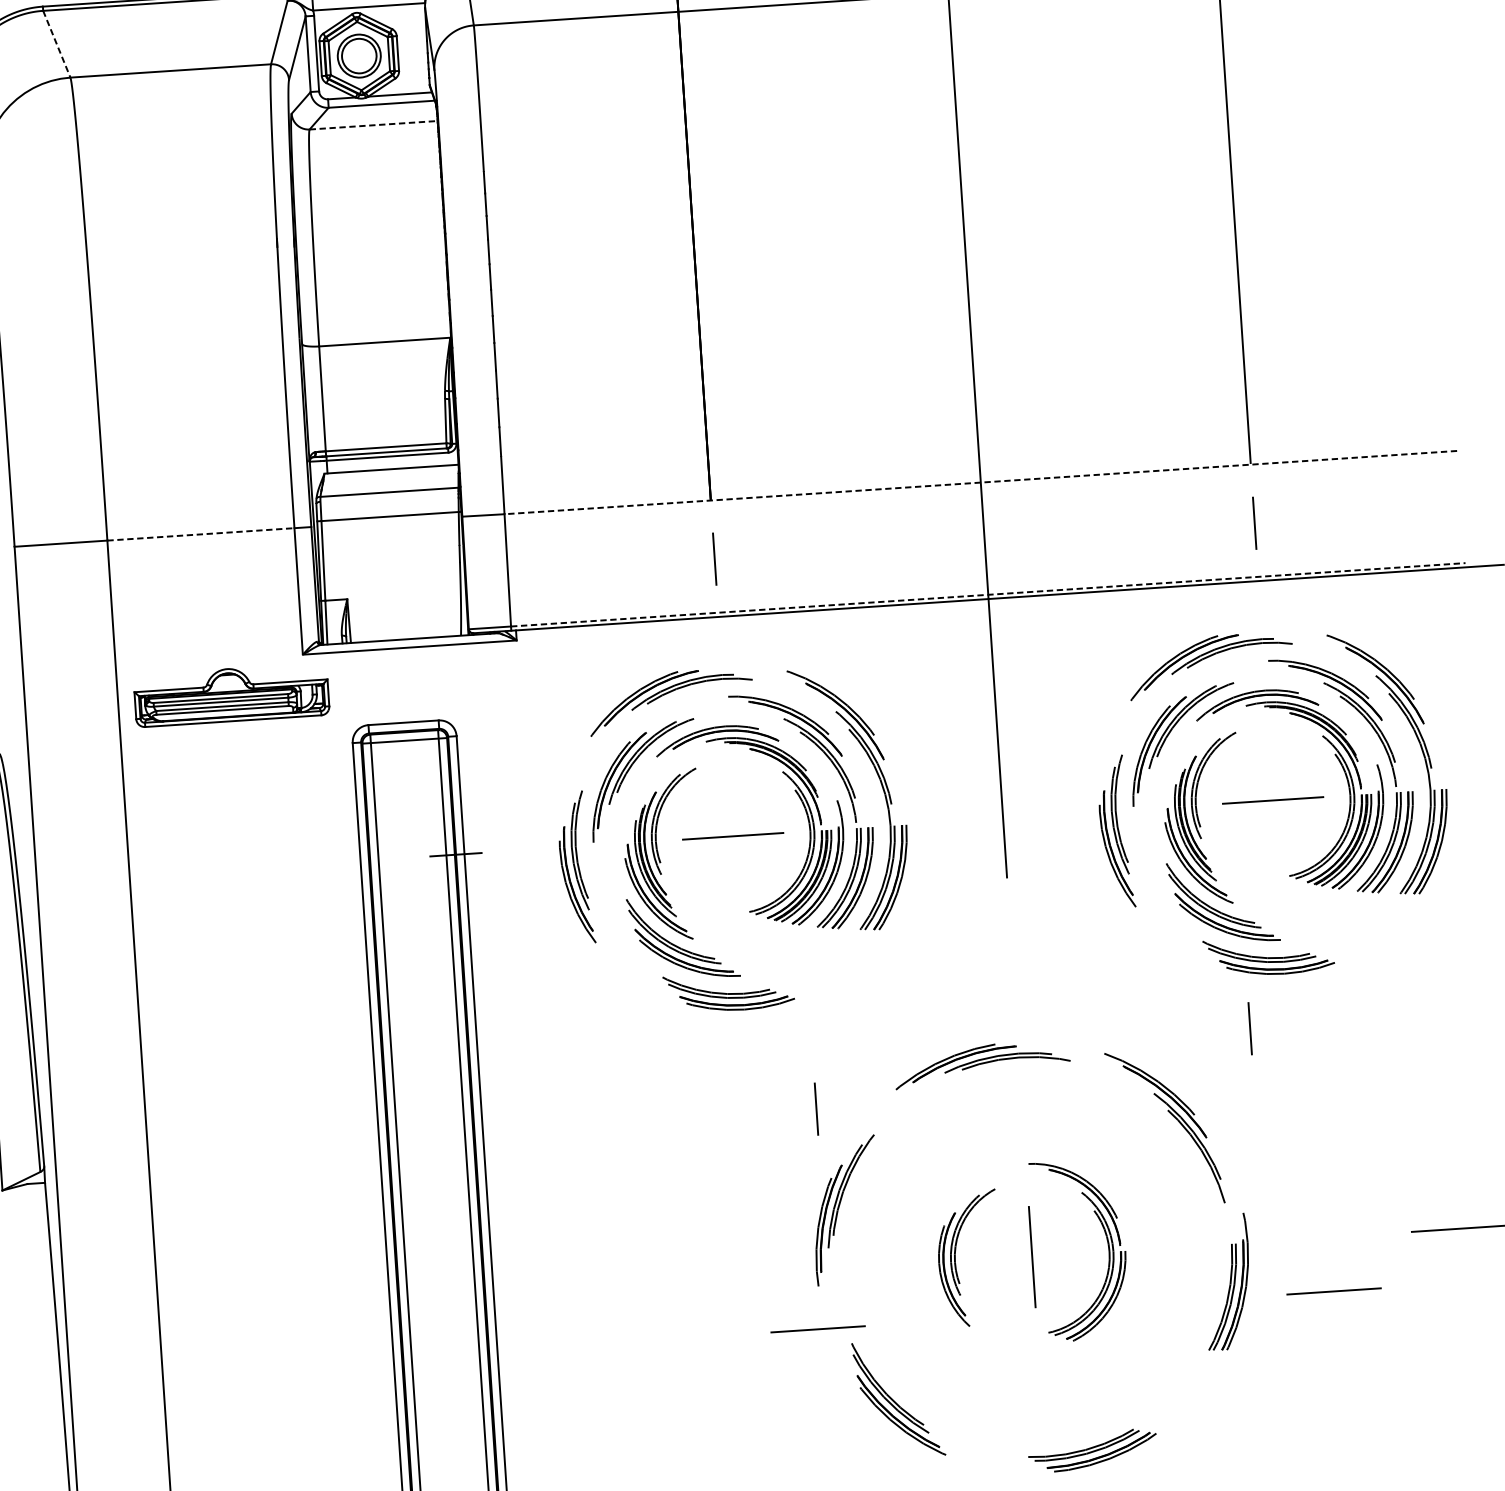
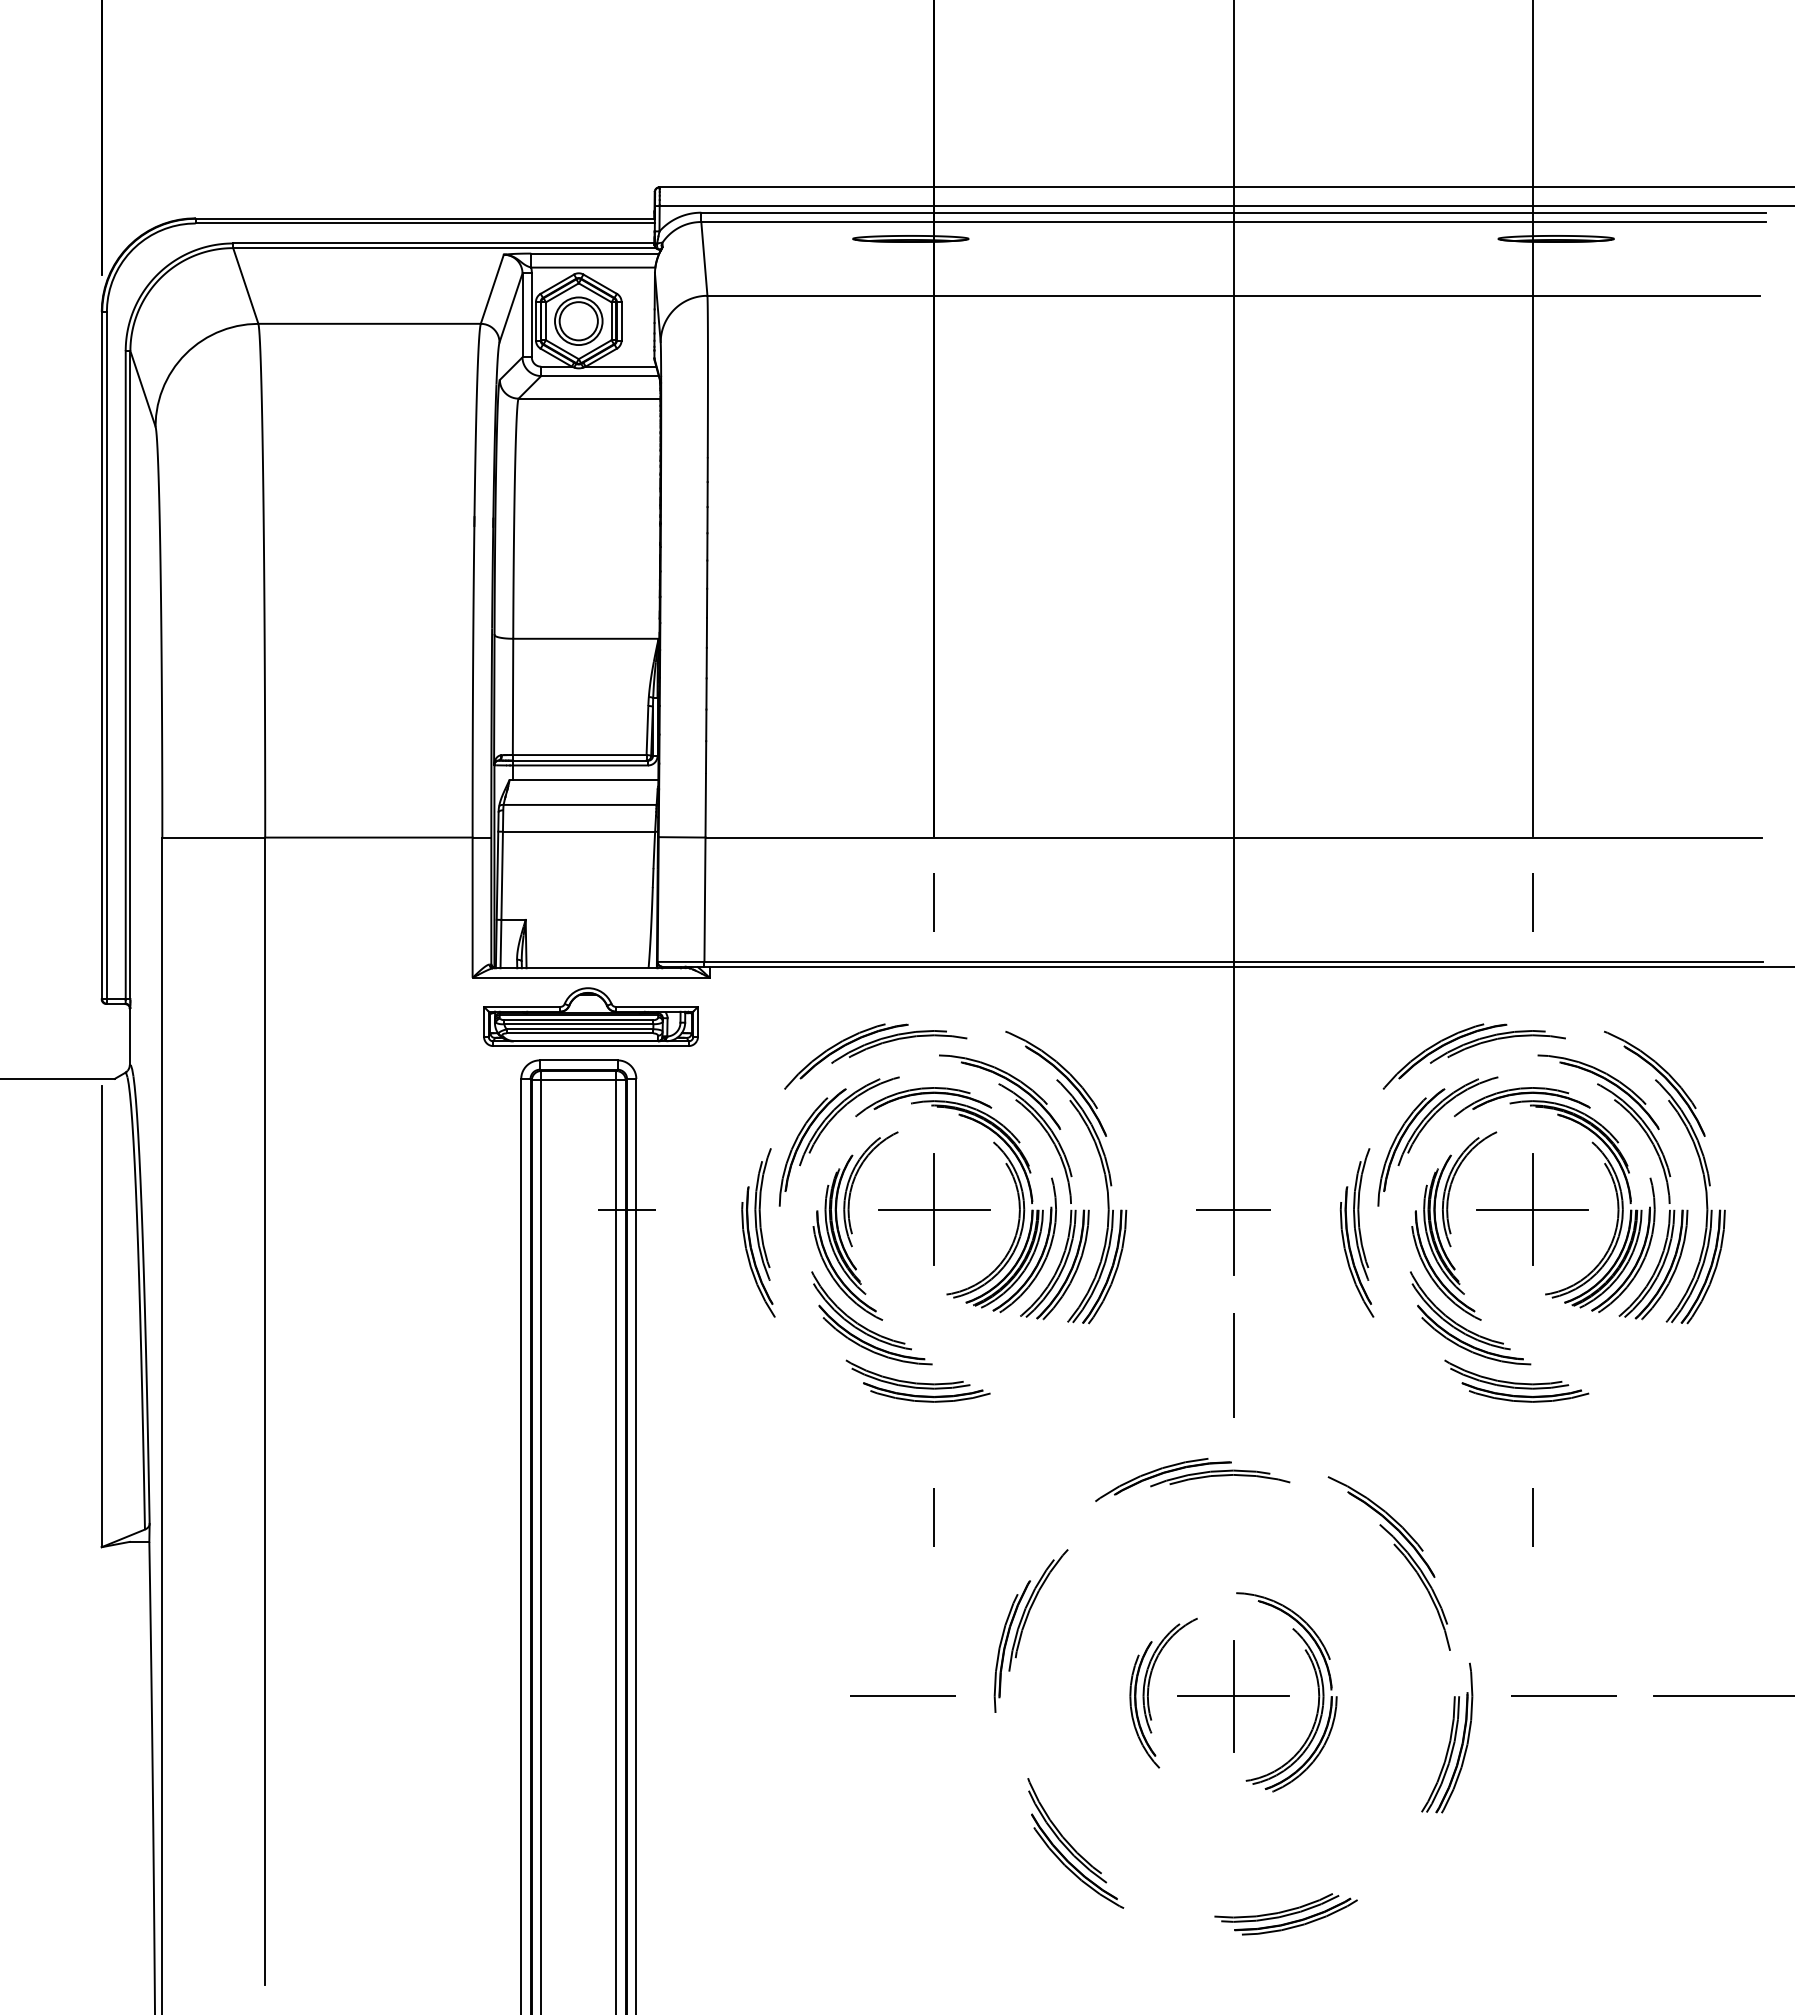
line: (56, 43) -> (245, 285), dashed -> solid
line: (373, 125) -> (589, 398), dashed -> solid
line: (980, 482) -> (1233, 837), dashed -> solid
line: (200, 534) -> (368, 837), dashed -> solid
line: (989, 594) -> (1234, 961), dashed -> solid
part: (231, 694) -> (590, 1016), moved
line: (1272, 800) -> (1532, 1209), added
line: (1003, 818) -> (1233, 1209), added
line: (733, 836) -> (934, 1209), added
line: (1012, 958) -> (1233, 1365), added
line: (1249, 1029) -> (1532, 1517), moved
line: (815, 1109) -> (933, 1517), moved
line: (1032, 1257) -> (1233, 1696), added
line: (1333, 1290) -> (1563, 1695), moved
line: (817, 1328) -> (902, 1695), moved

